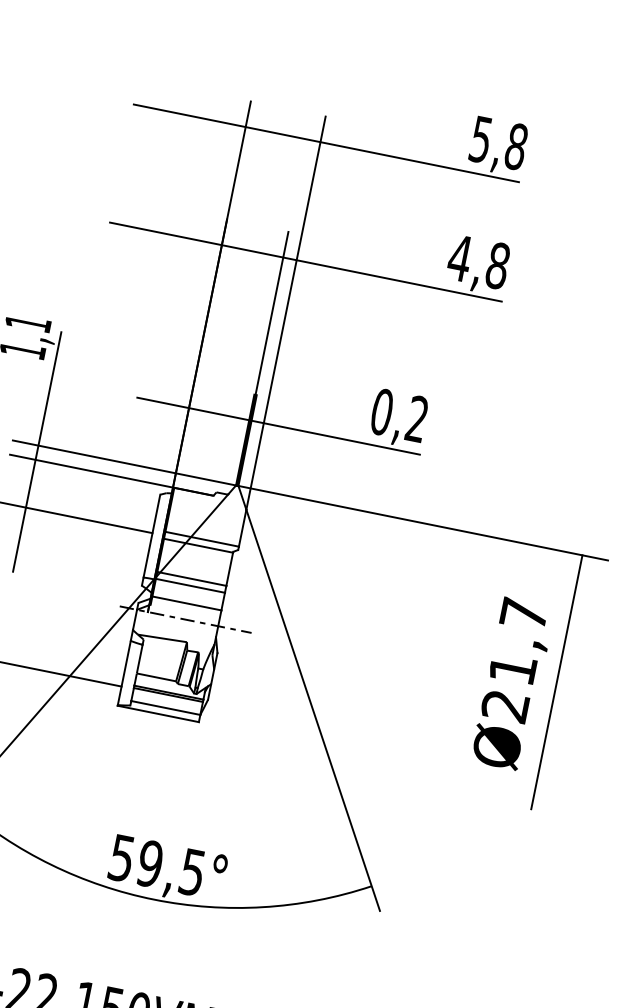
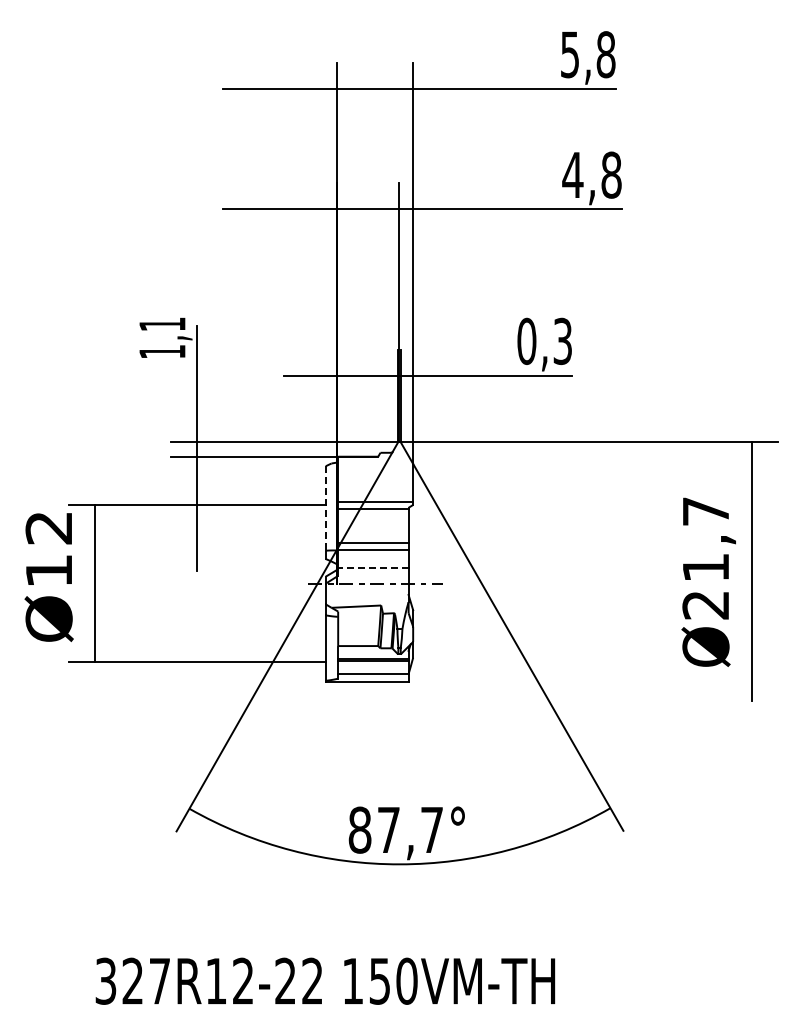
text: (416, 419) -> (562, 341), 0,2 -> 0,3
line: (151, 537) -> (325, 509), solid -> dashed
line: (186, 603) -> (372, 567), solid -> dashed
text: (156, 864) -> (395, 829), 59,5° -> 87,7°

